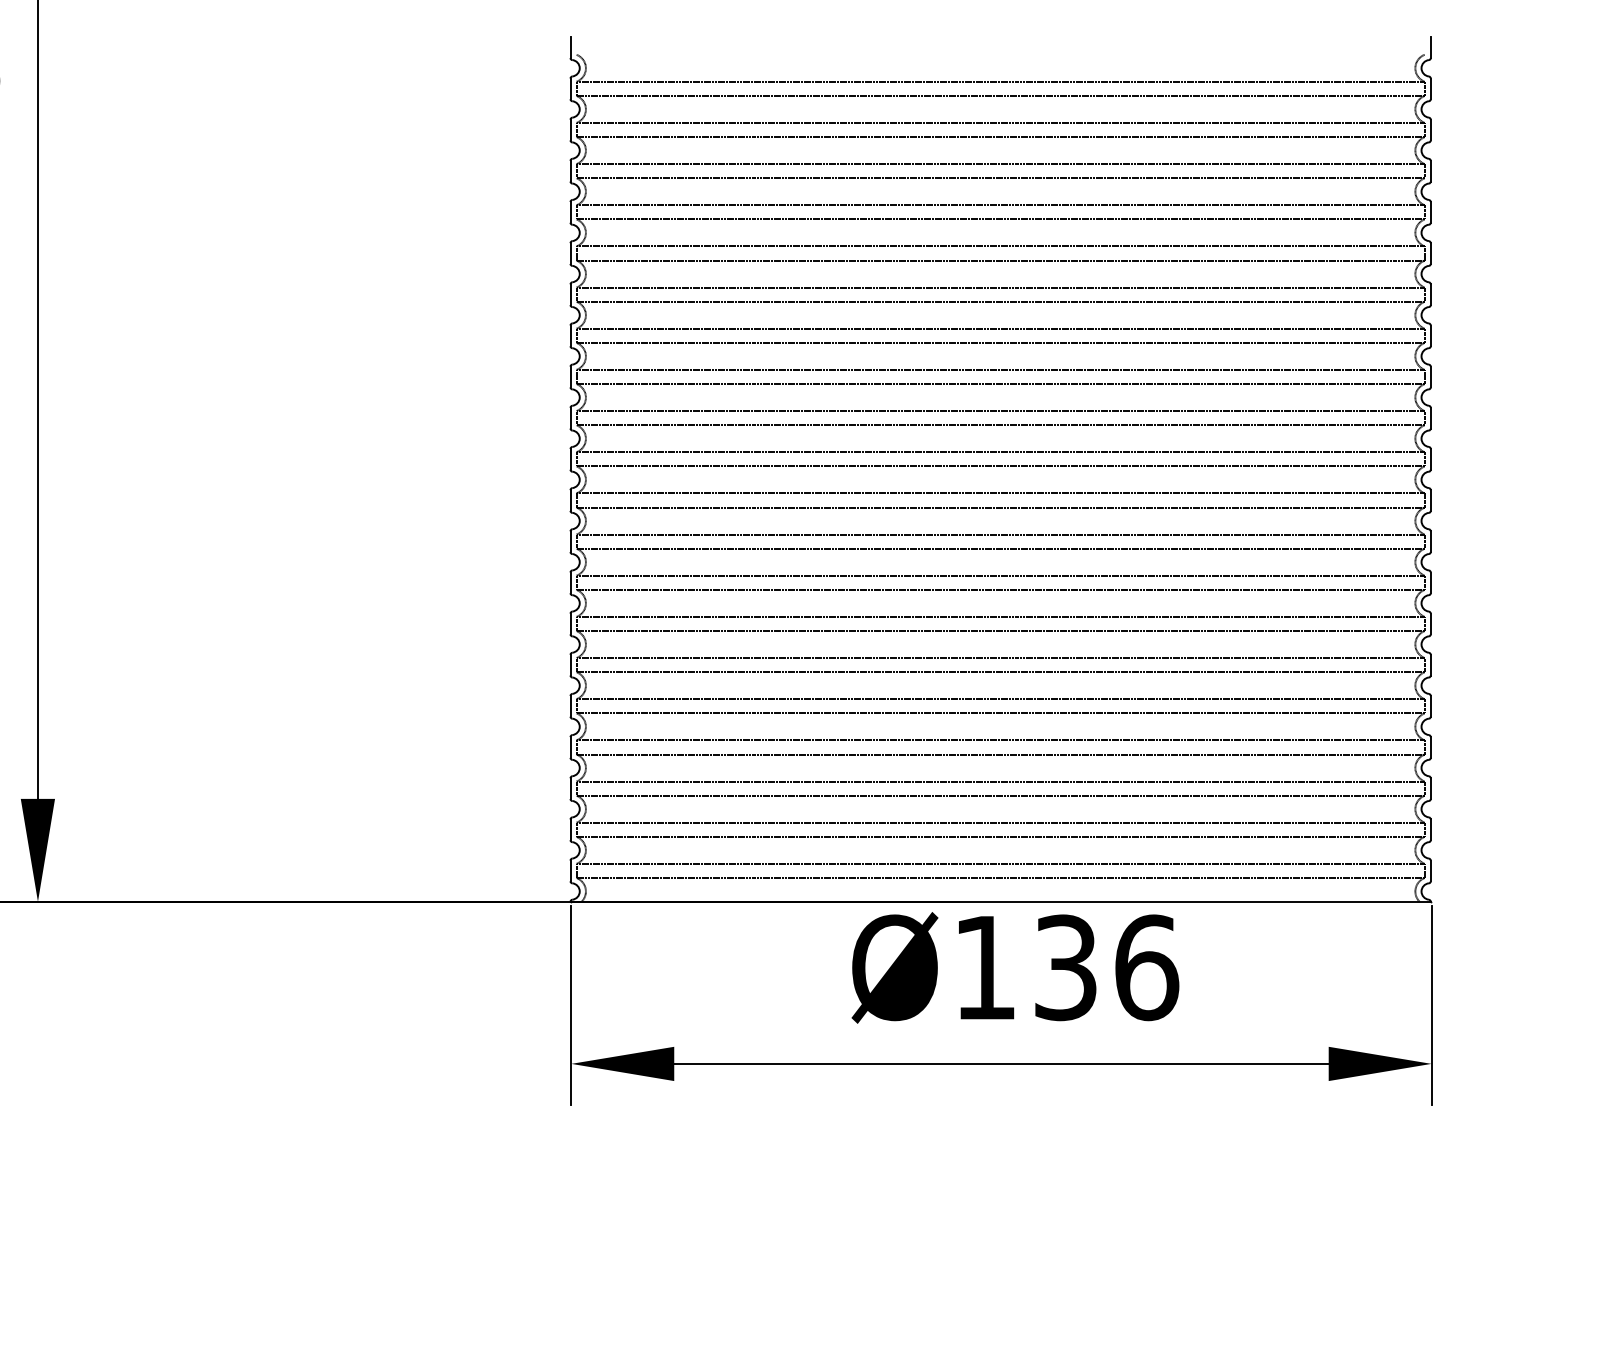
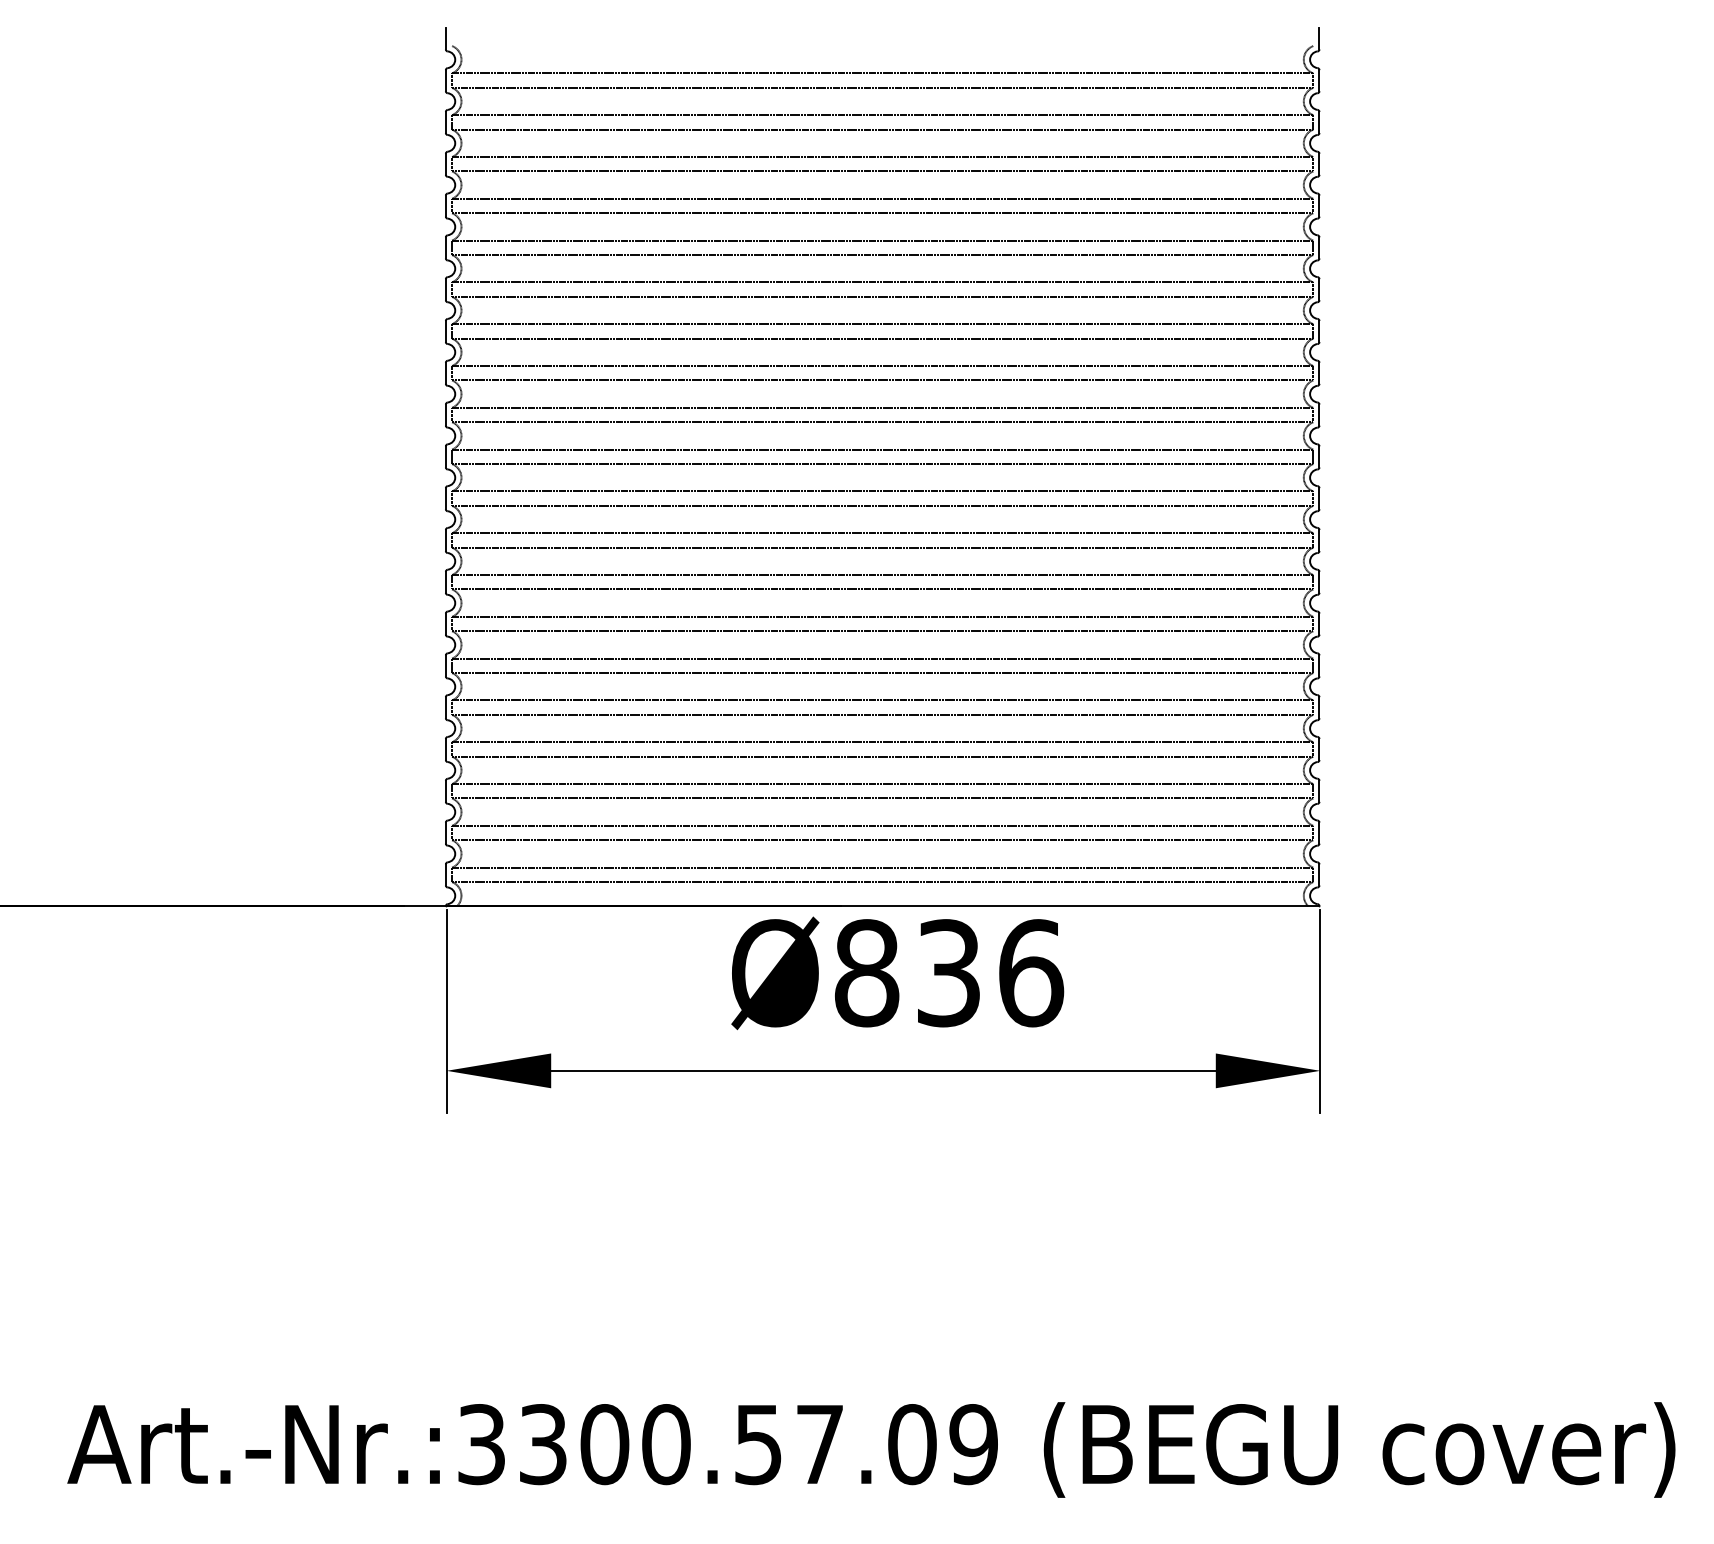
text: (985, 968) -> (867, 973), Ø136 -> Ø836

